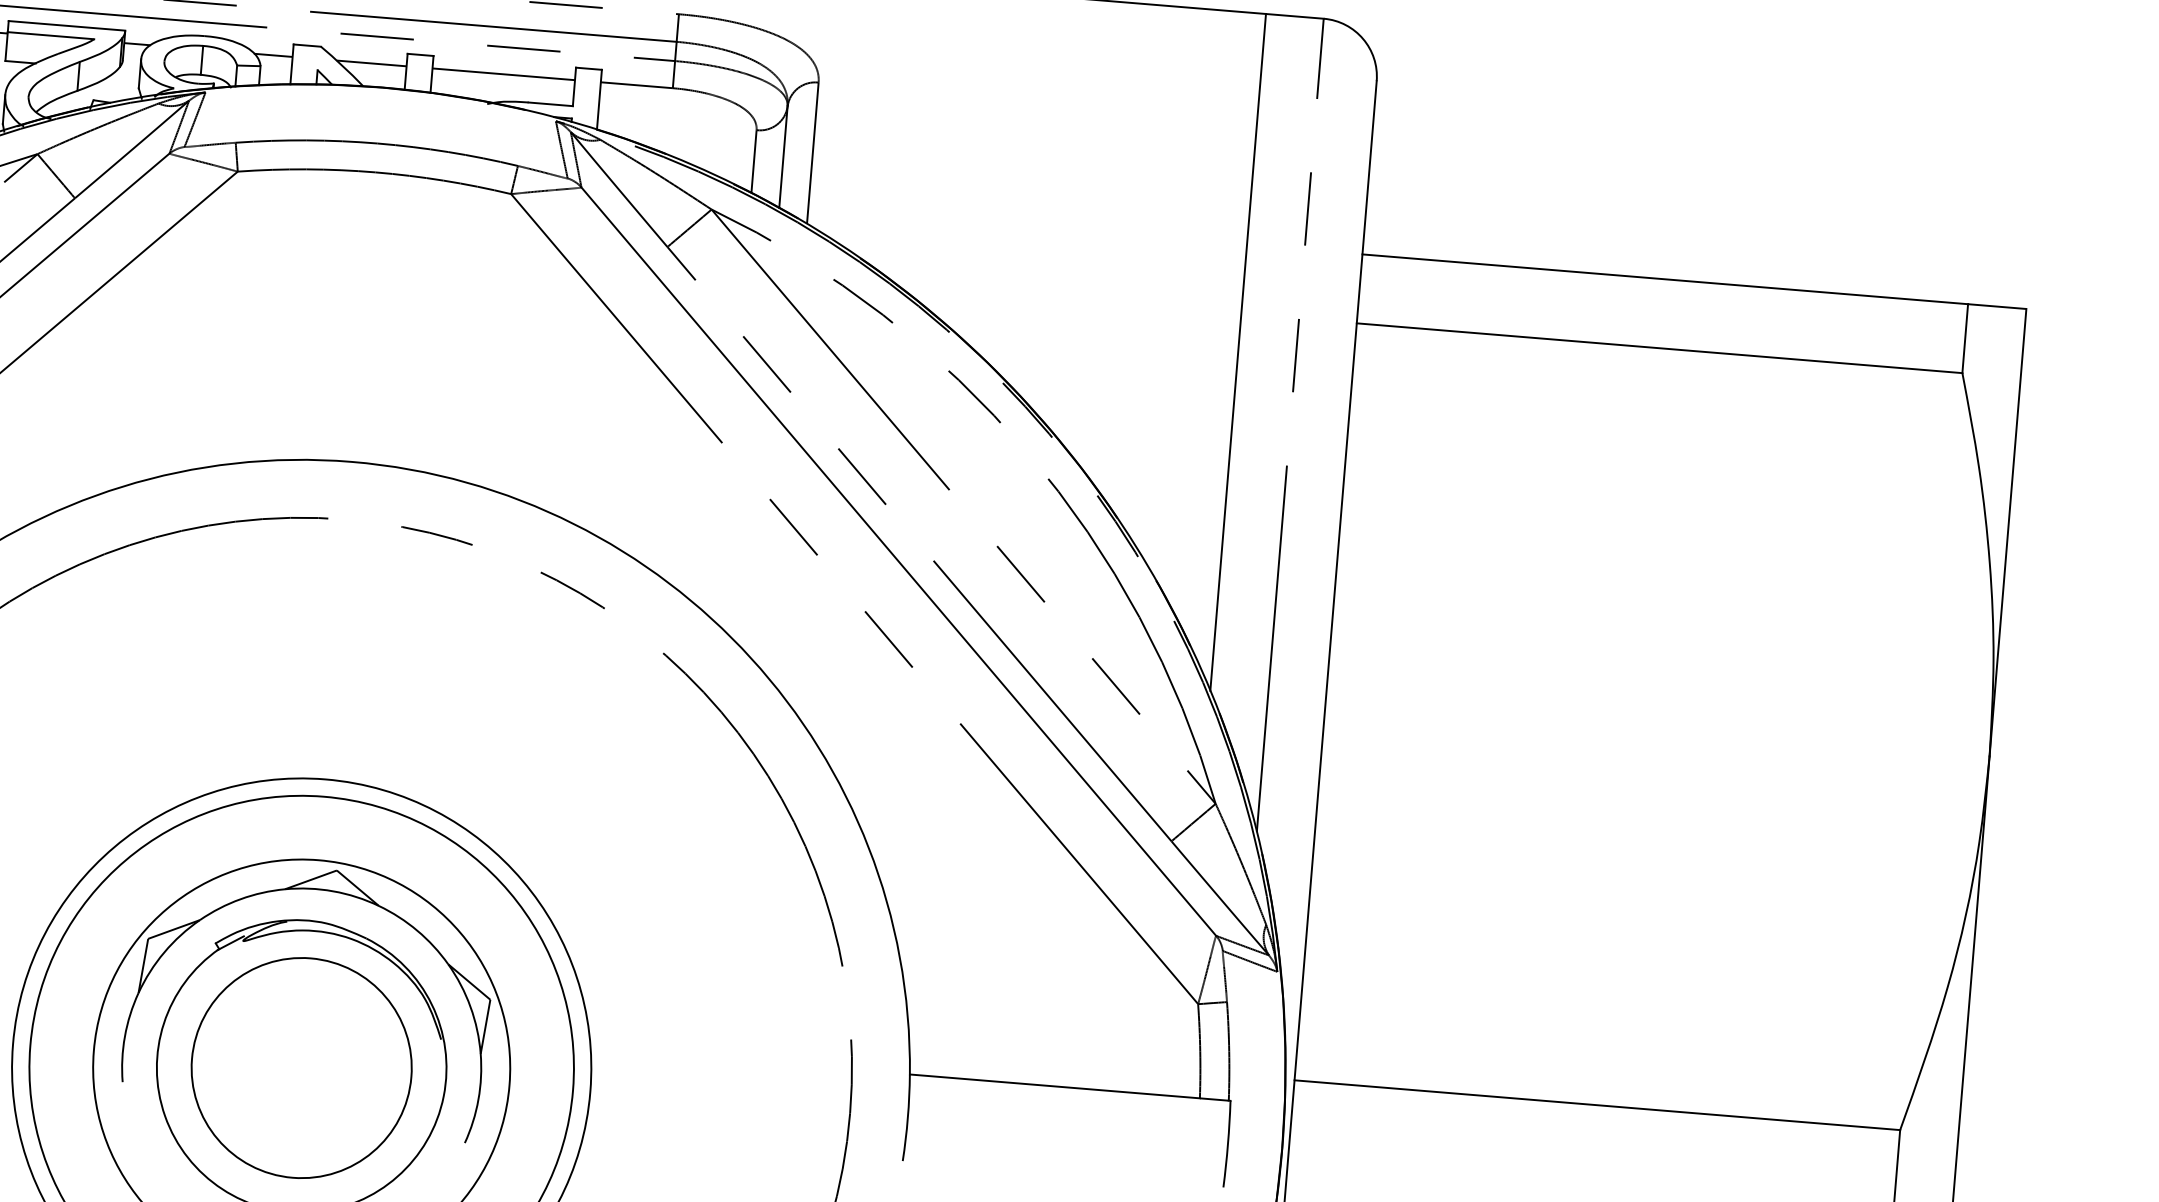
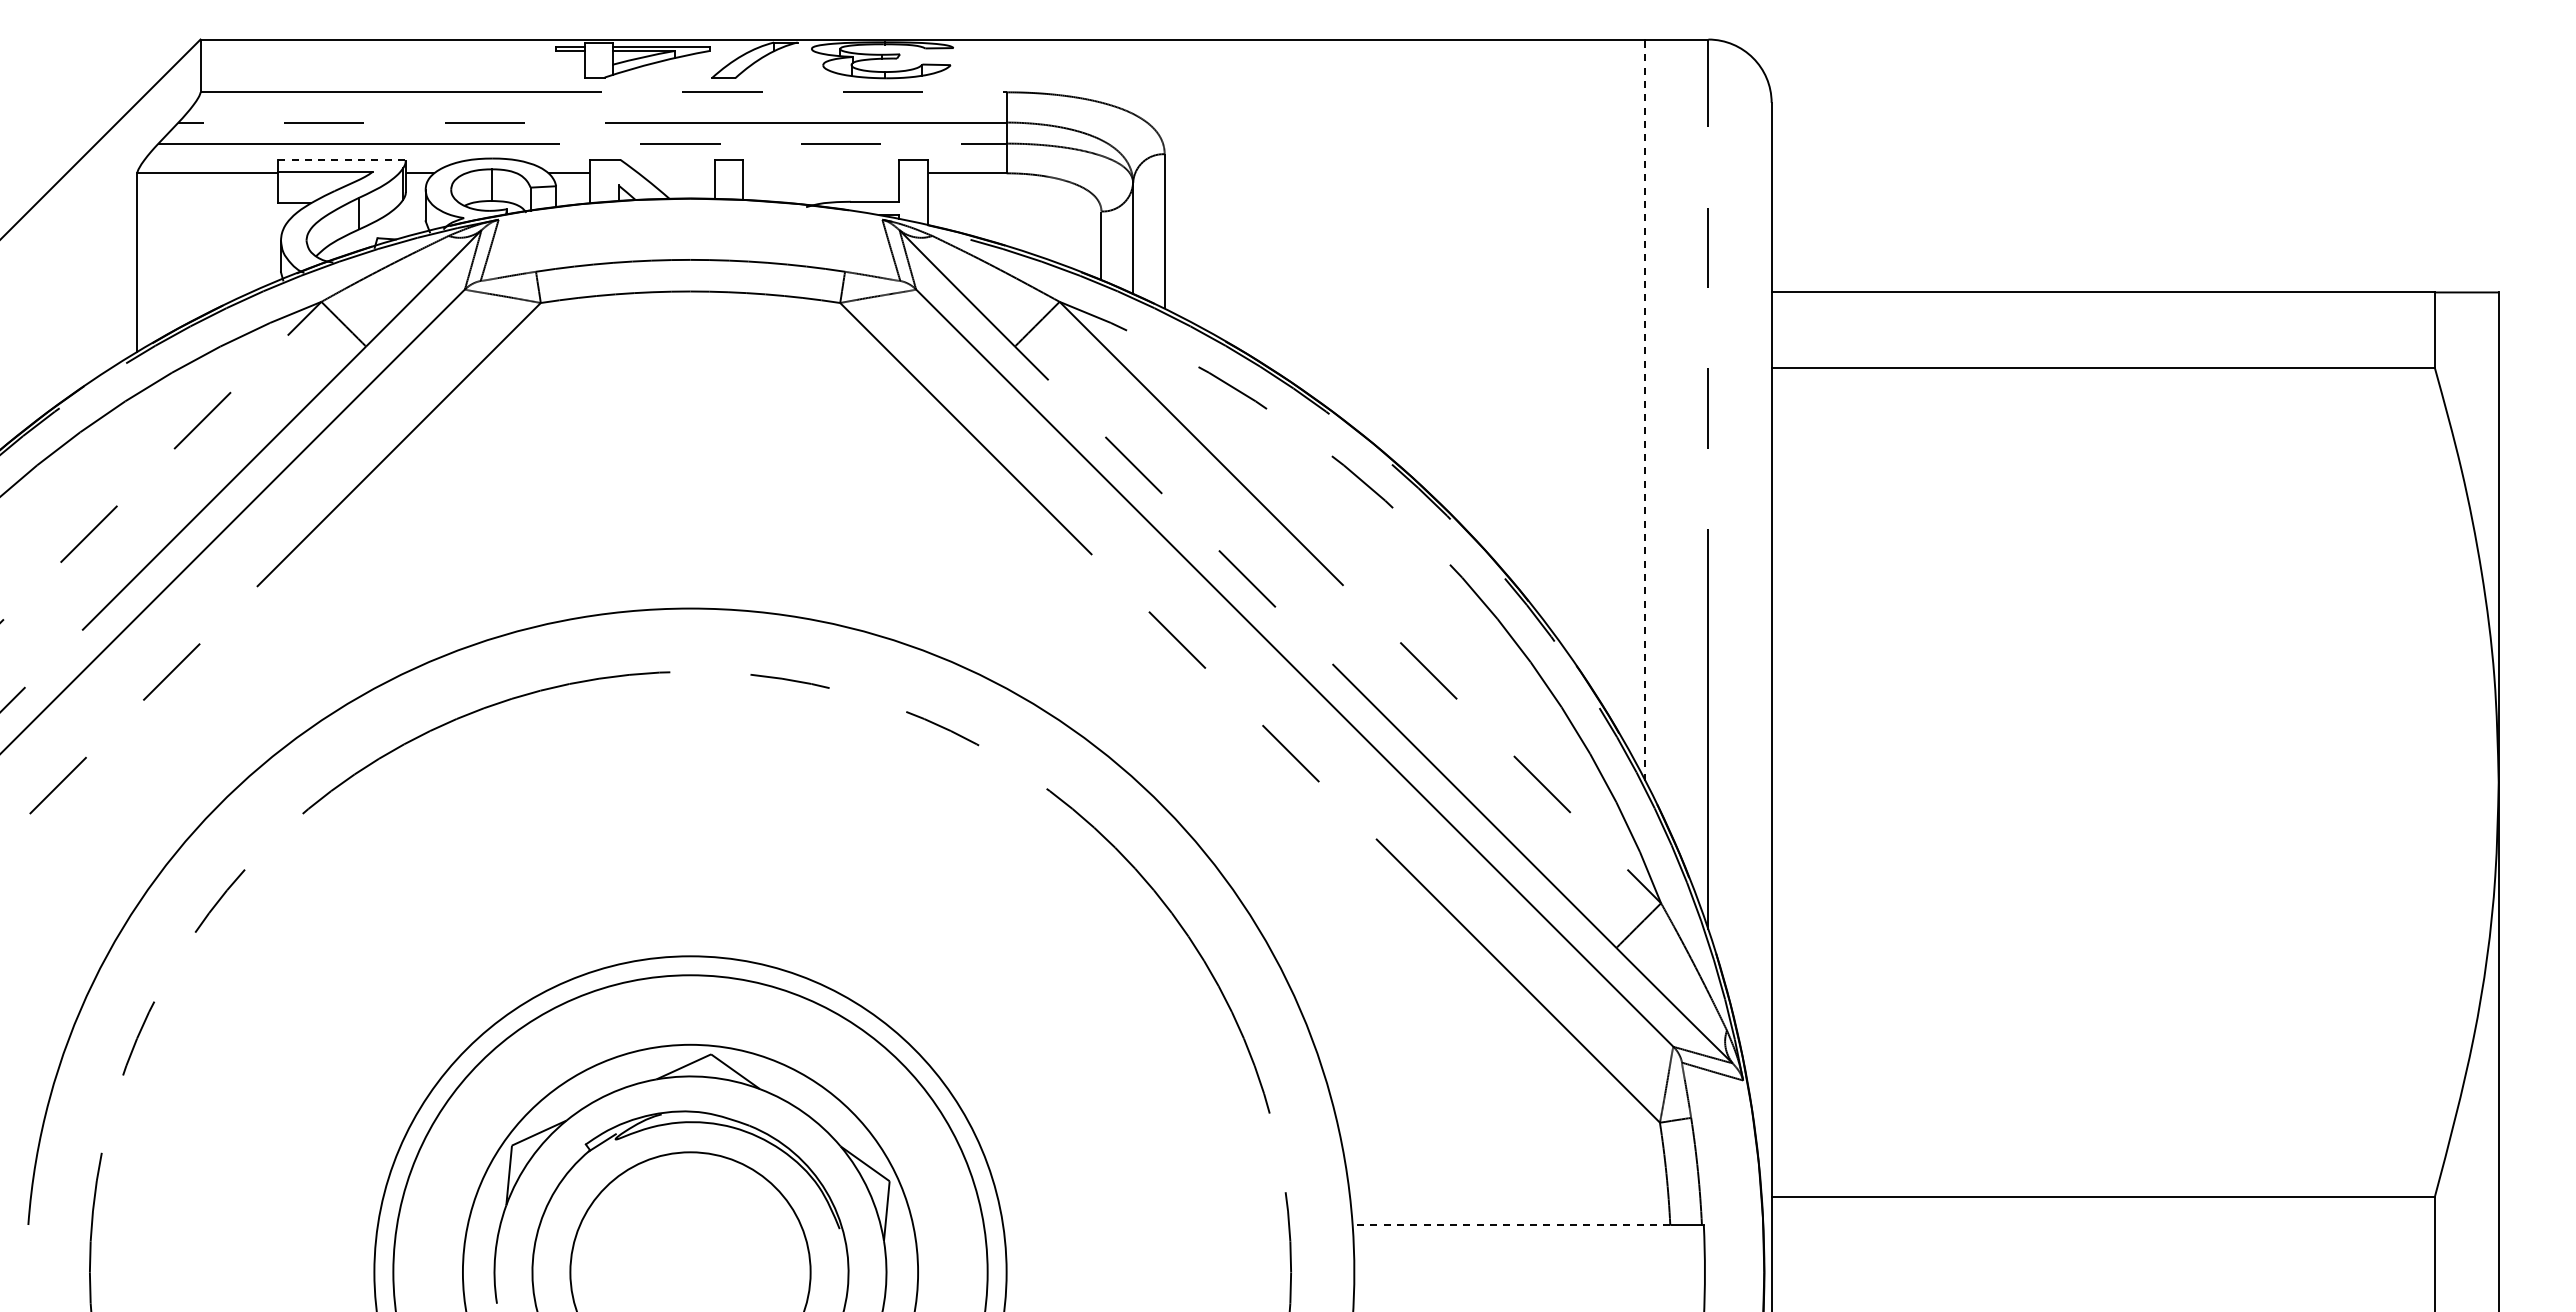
line: (67, 25) -> (342, 159), solid -> dashed
line: (371, 63) -> (676, 173), removed
line: (503, 74) -> (821, 173), removed
line: (1238, 352) -> (1645, 410), solid -> dashed
line: (1054, 1086) -> (1511, 1225), solid -> dashed

